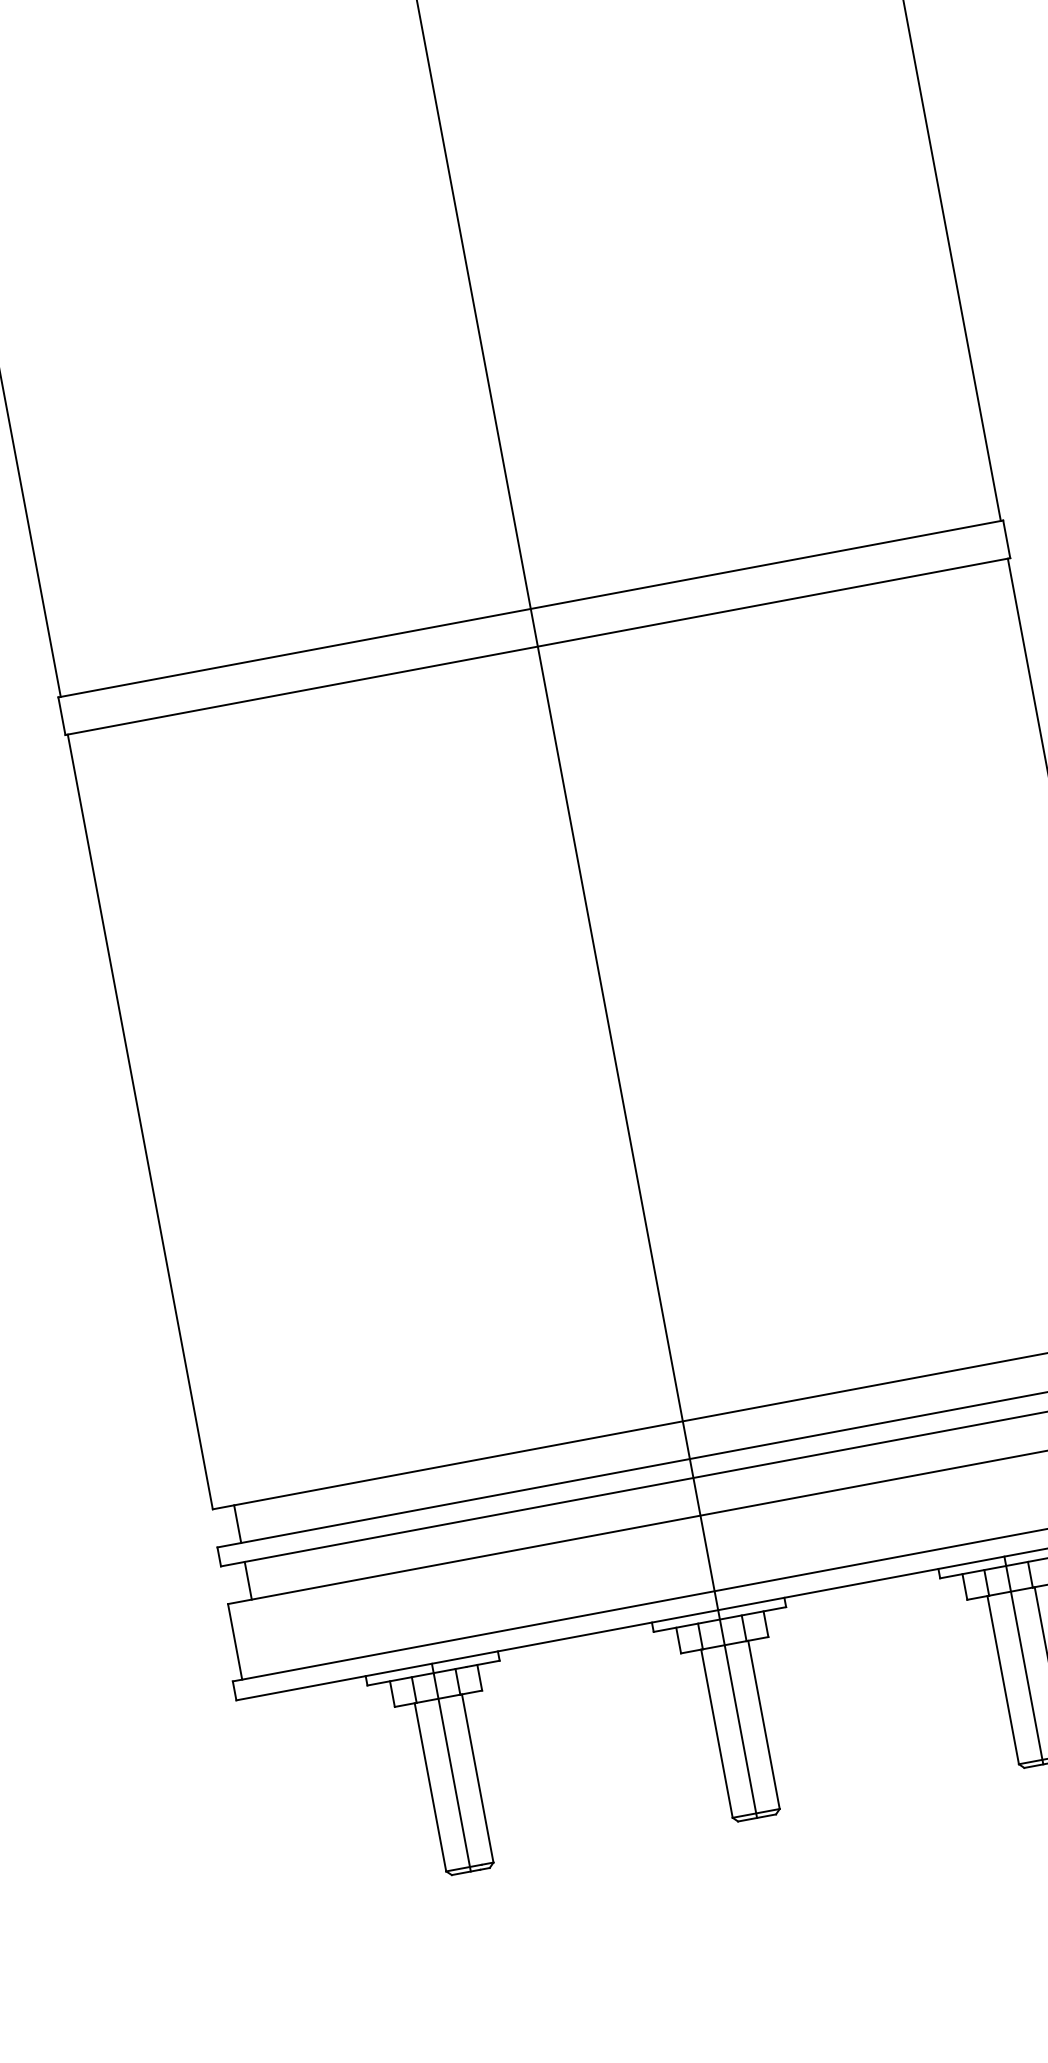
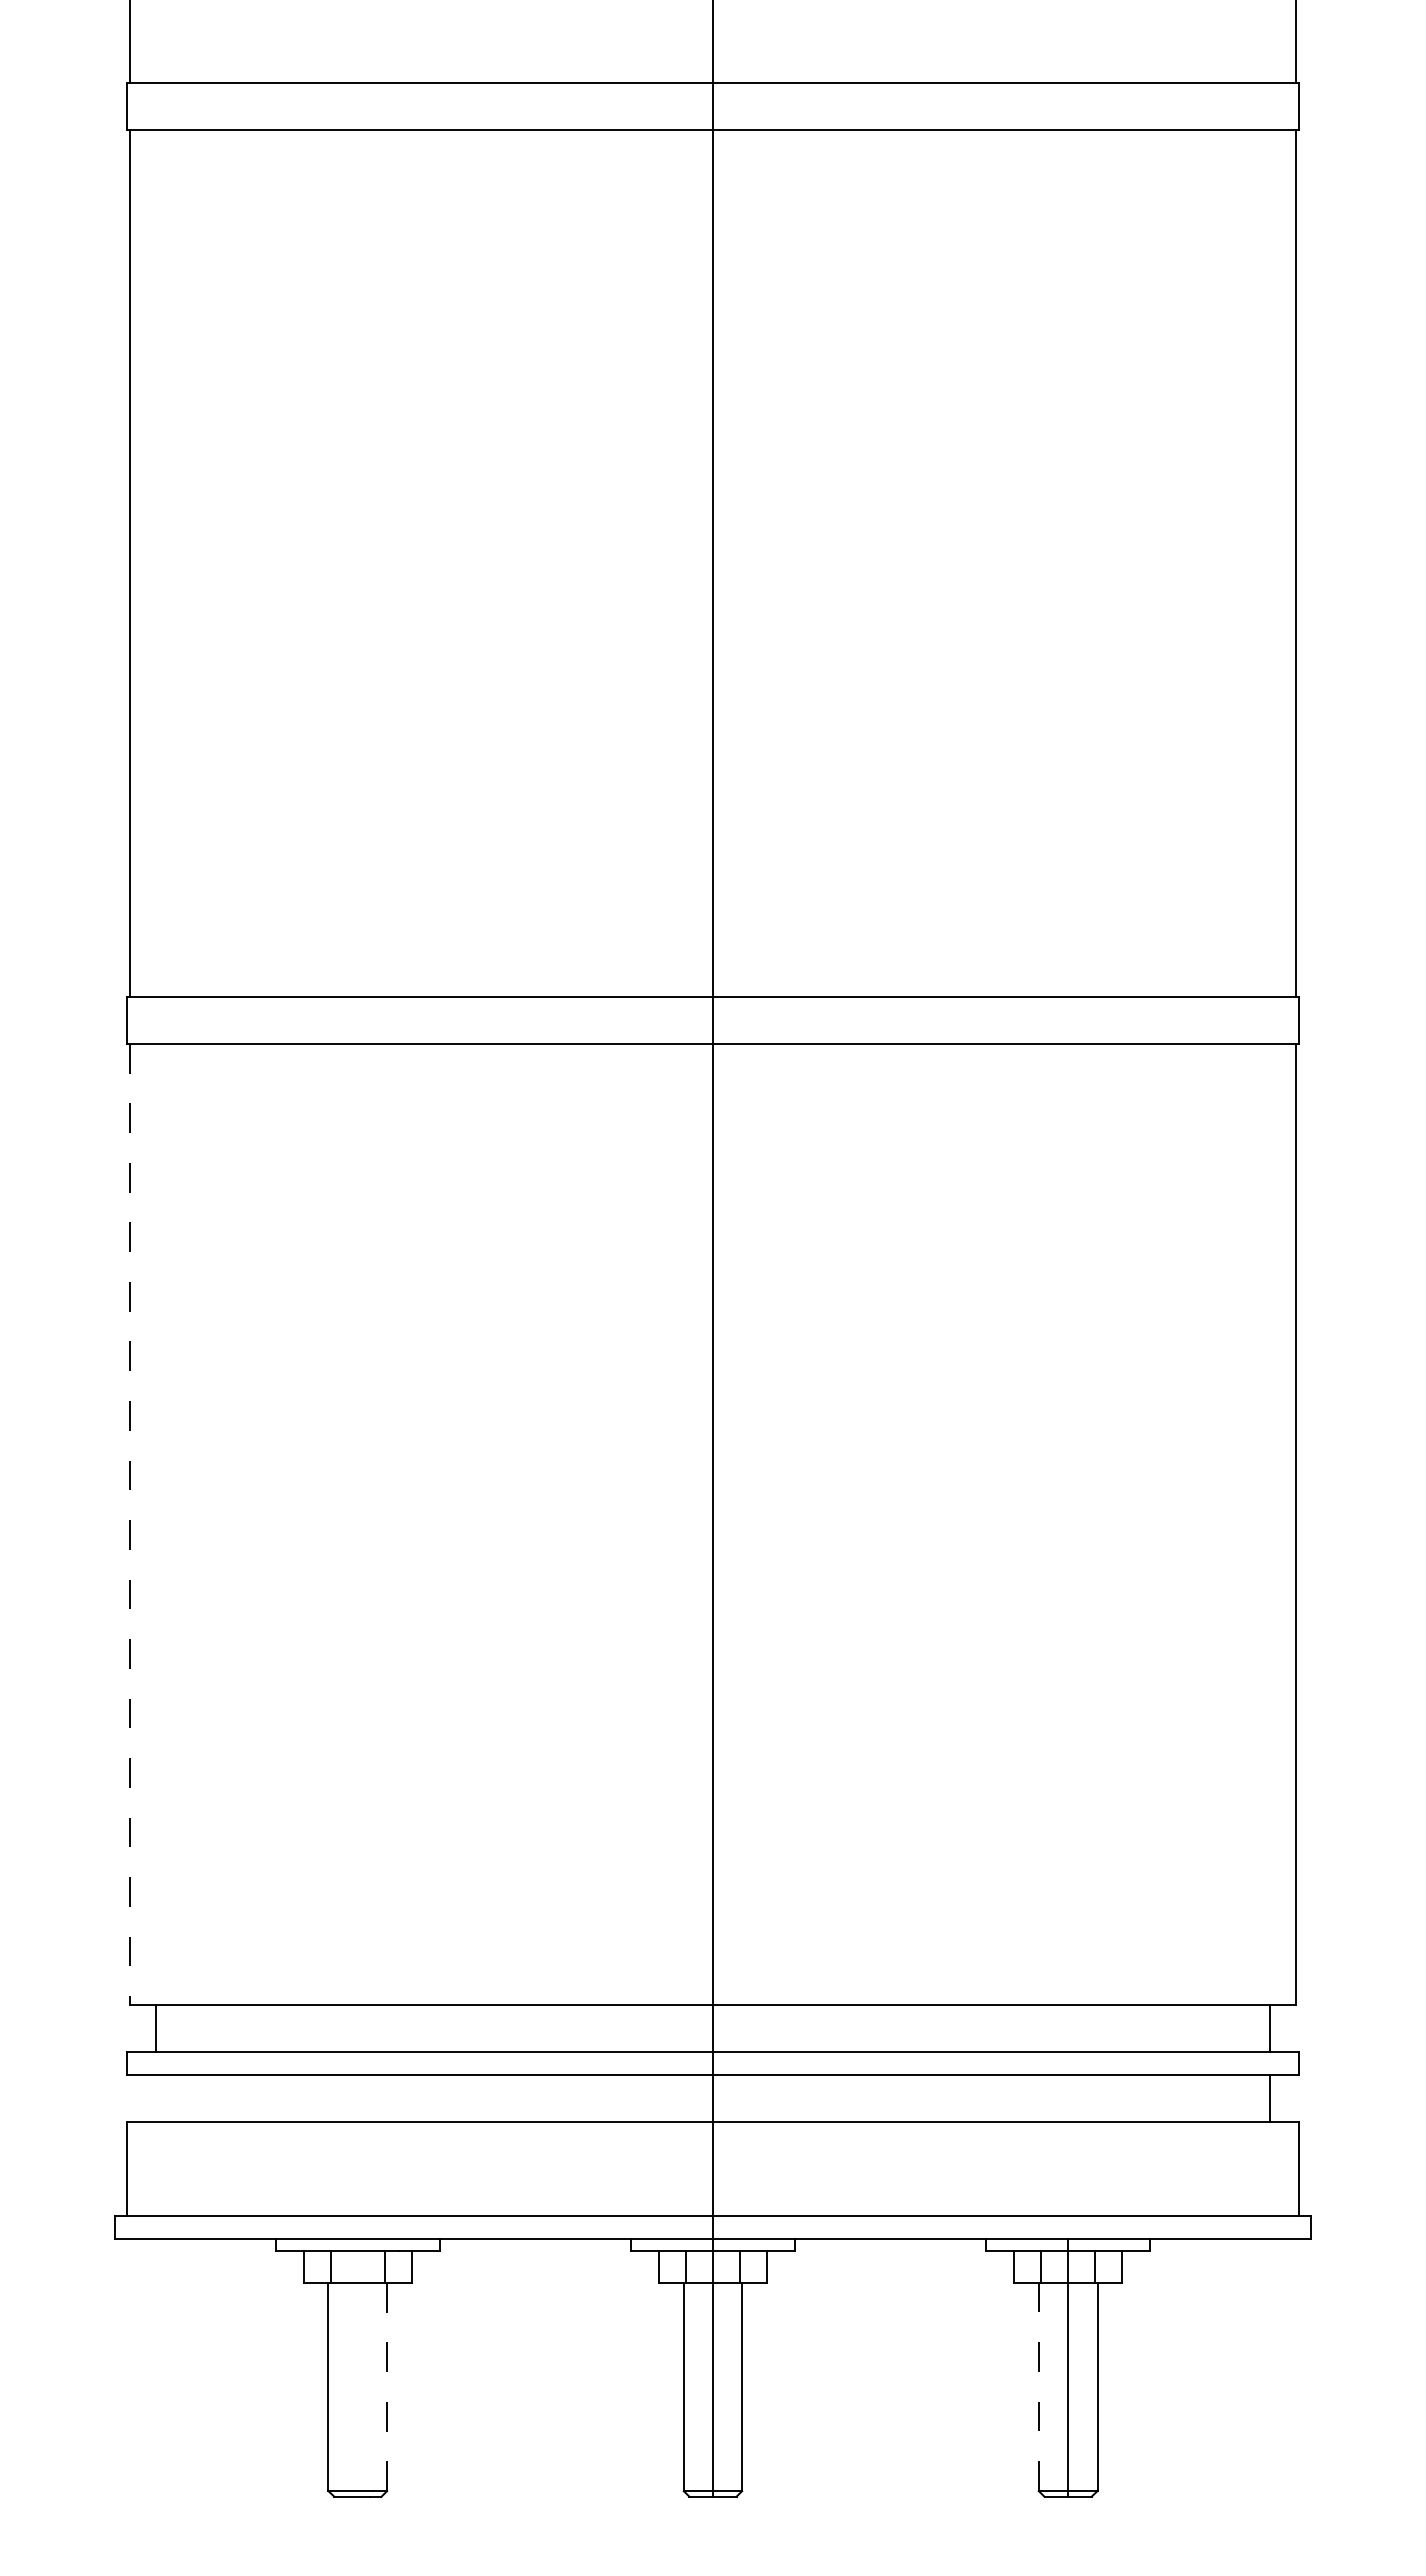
line: (139, 1122) -> (129, 1524), solid -> dashed
line: (248, 1580) -> (156, 2098), removed
line: (1003, 1680) -> (1038, 2387), solid -> dashed
line: (450, 1767) -> (357, 2367), removed
line: (478, 1778) -> (387, 2386), solid -> dashed

